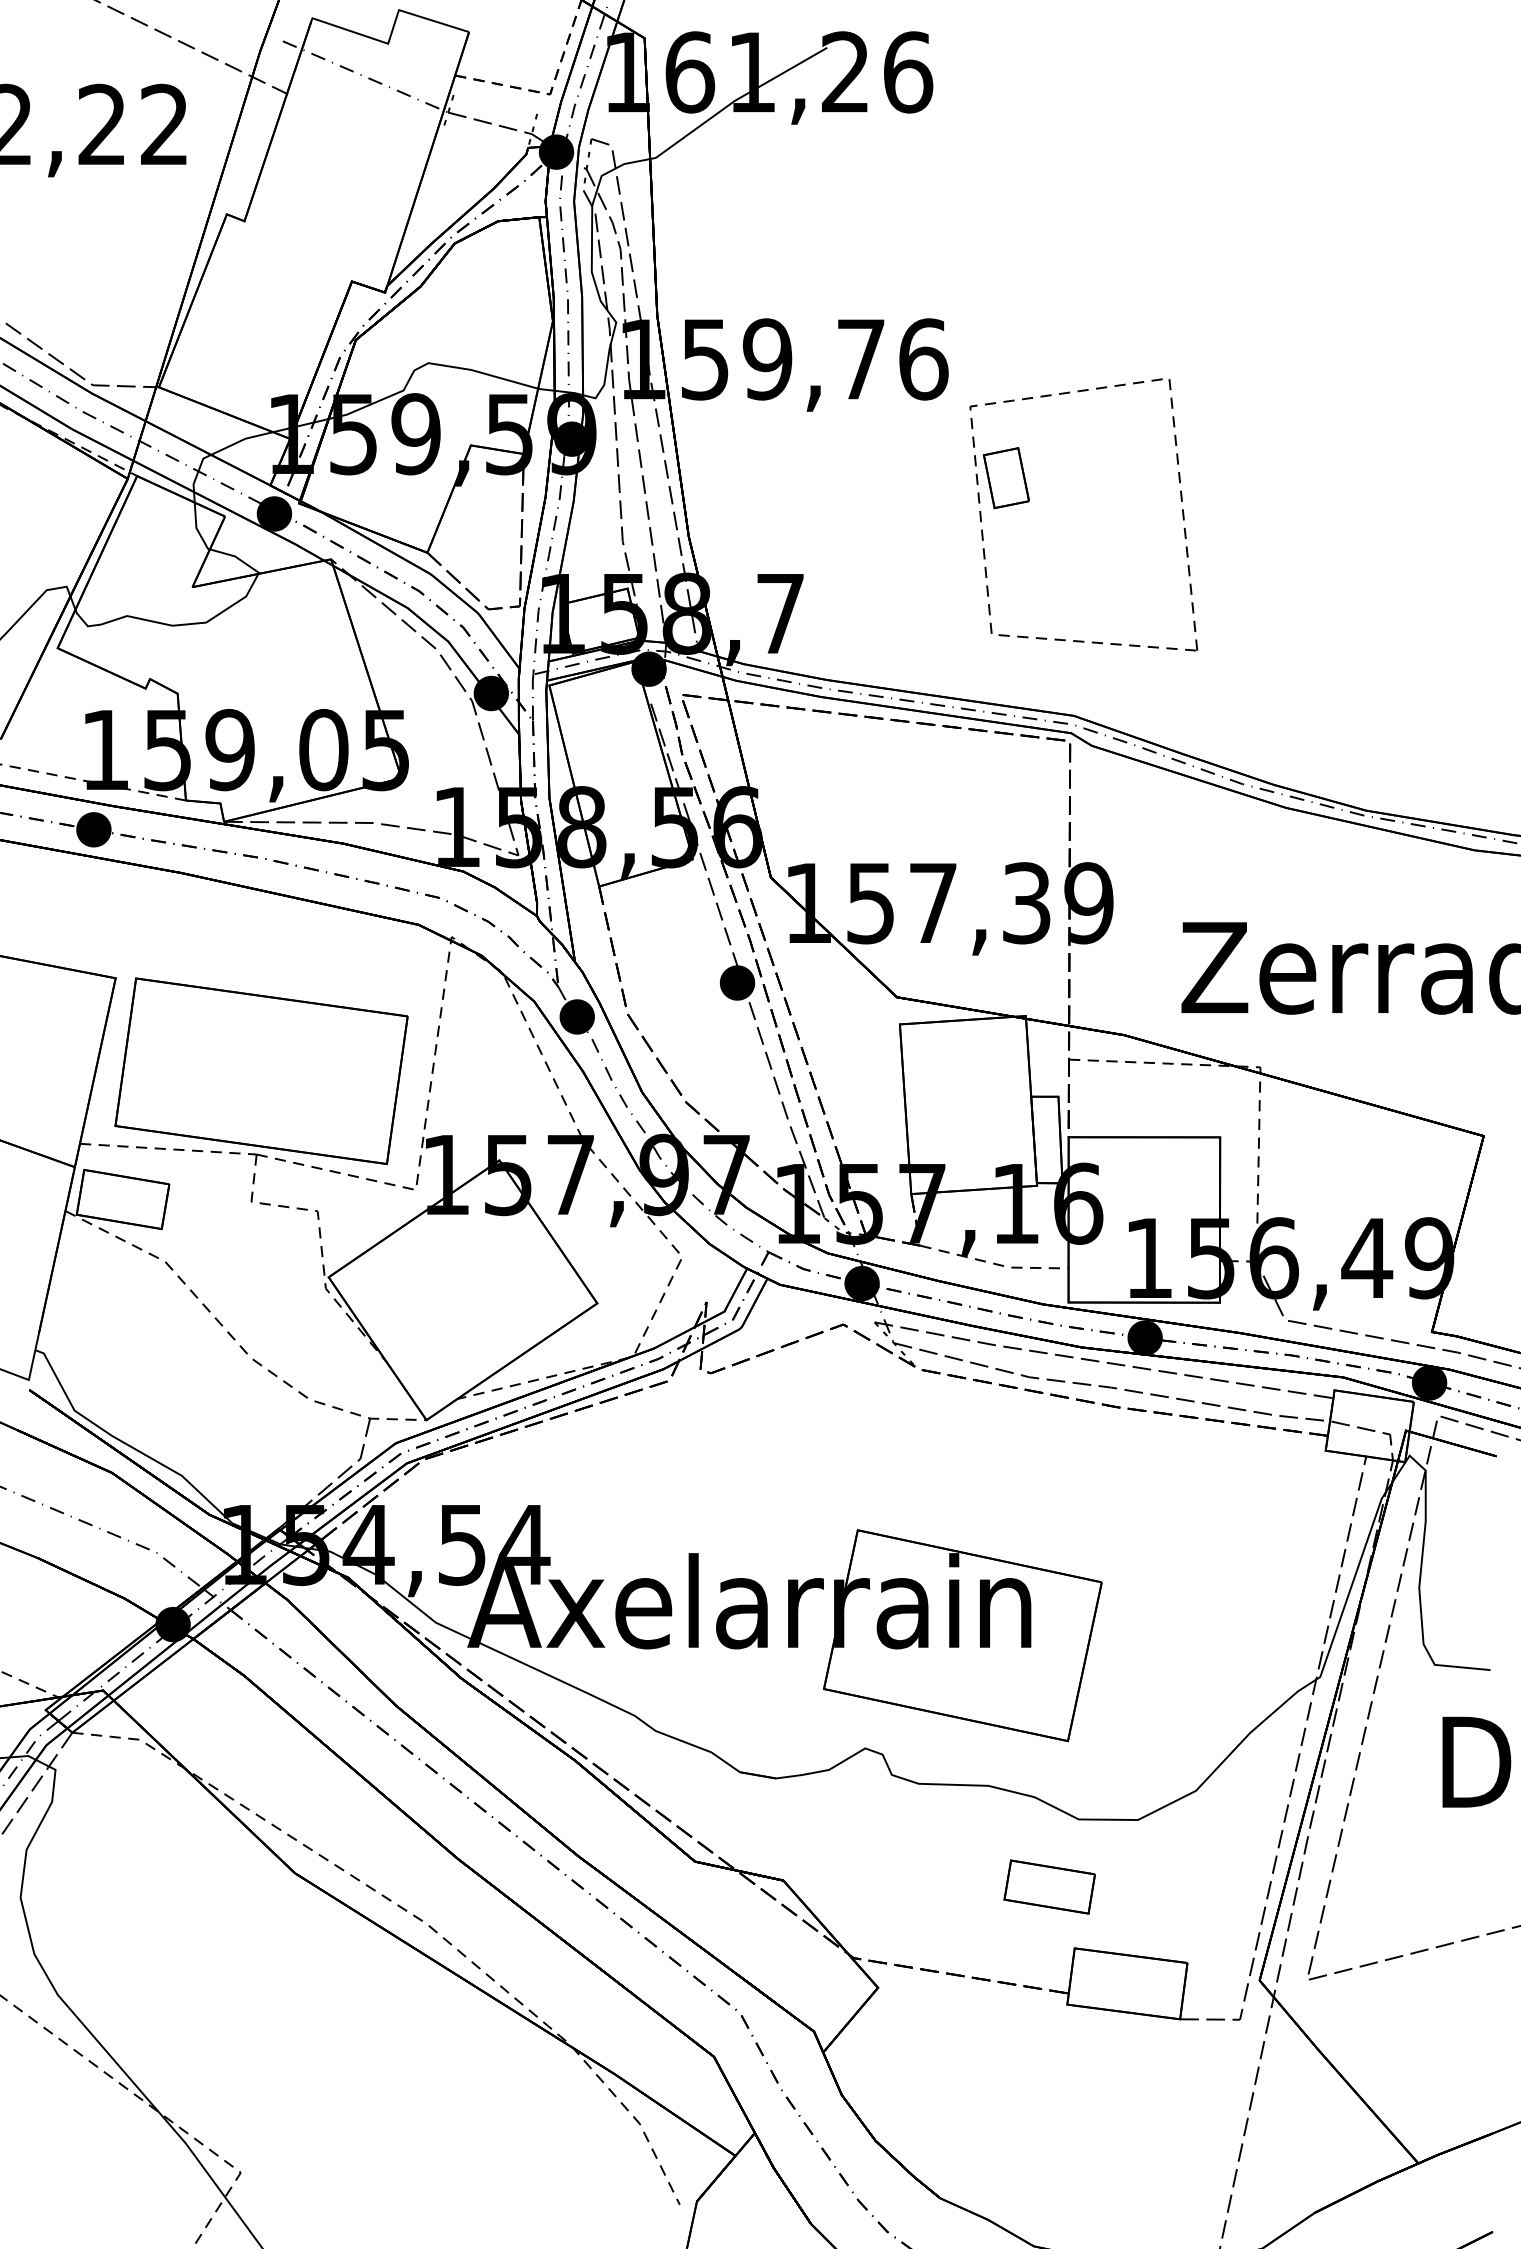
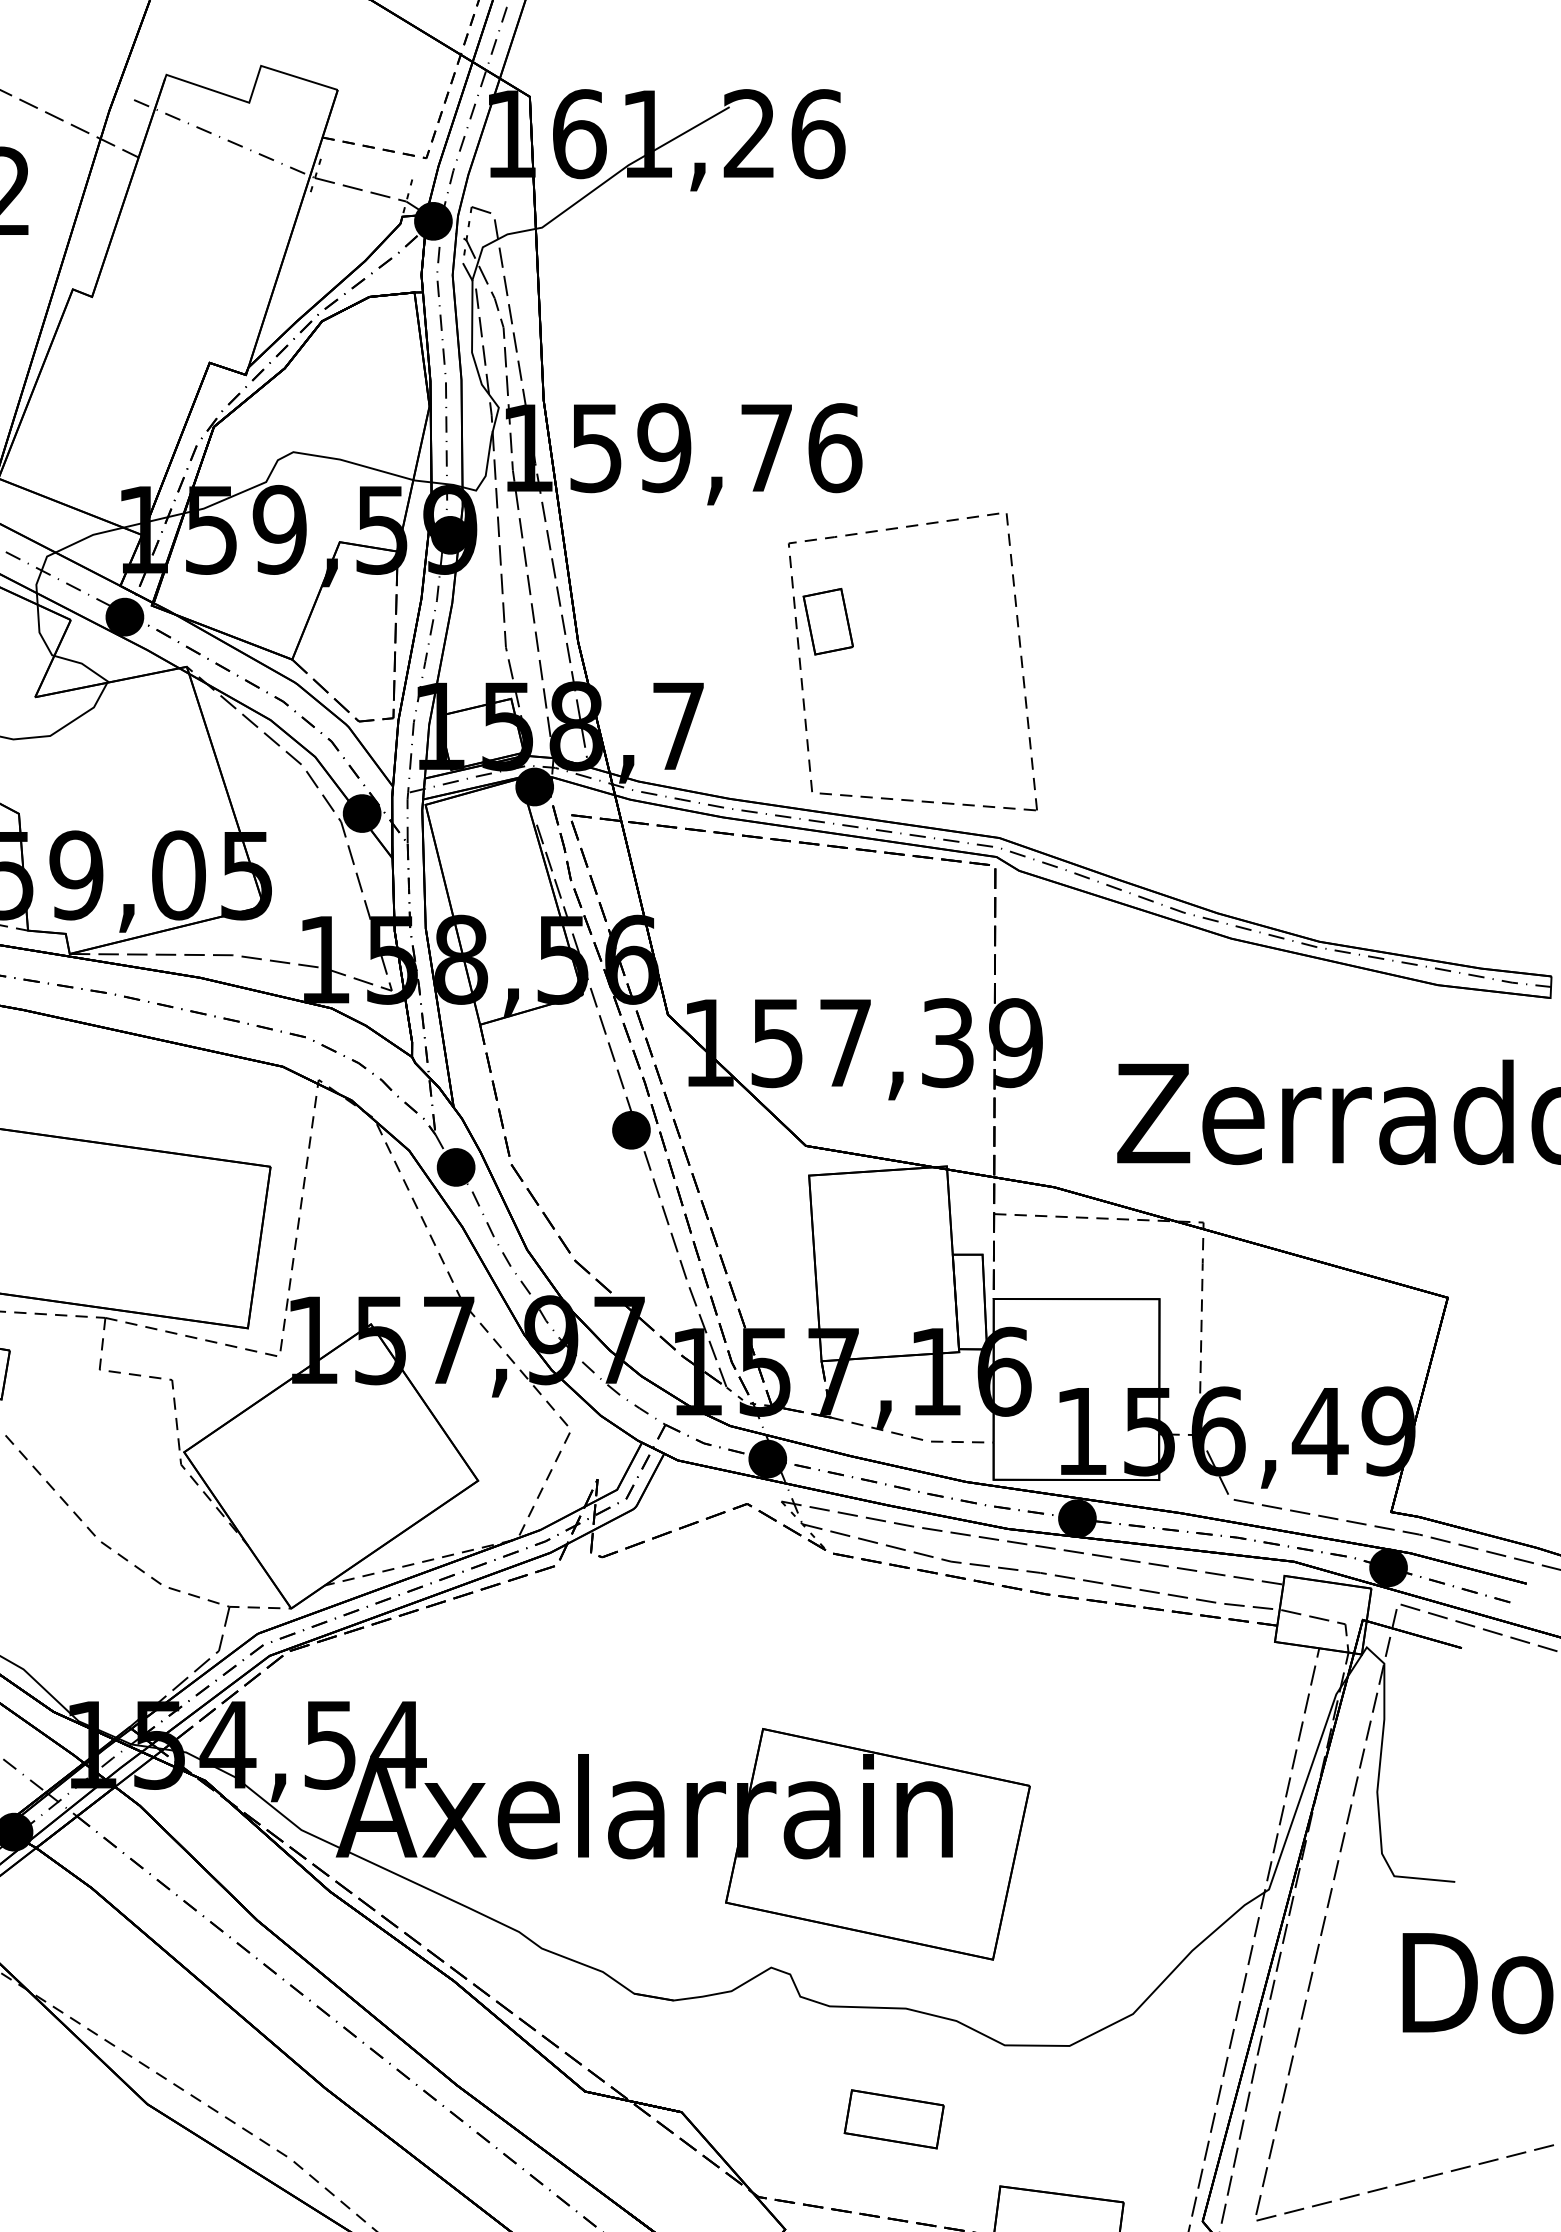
part: (1029, 501) -> (853, 647), moved
part: (1049, 1886) -> (894, 2118), moved

